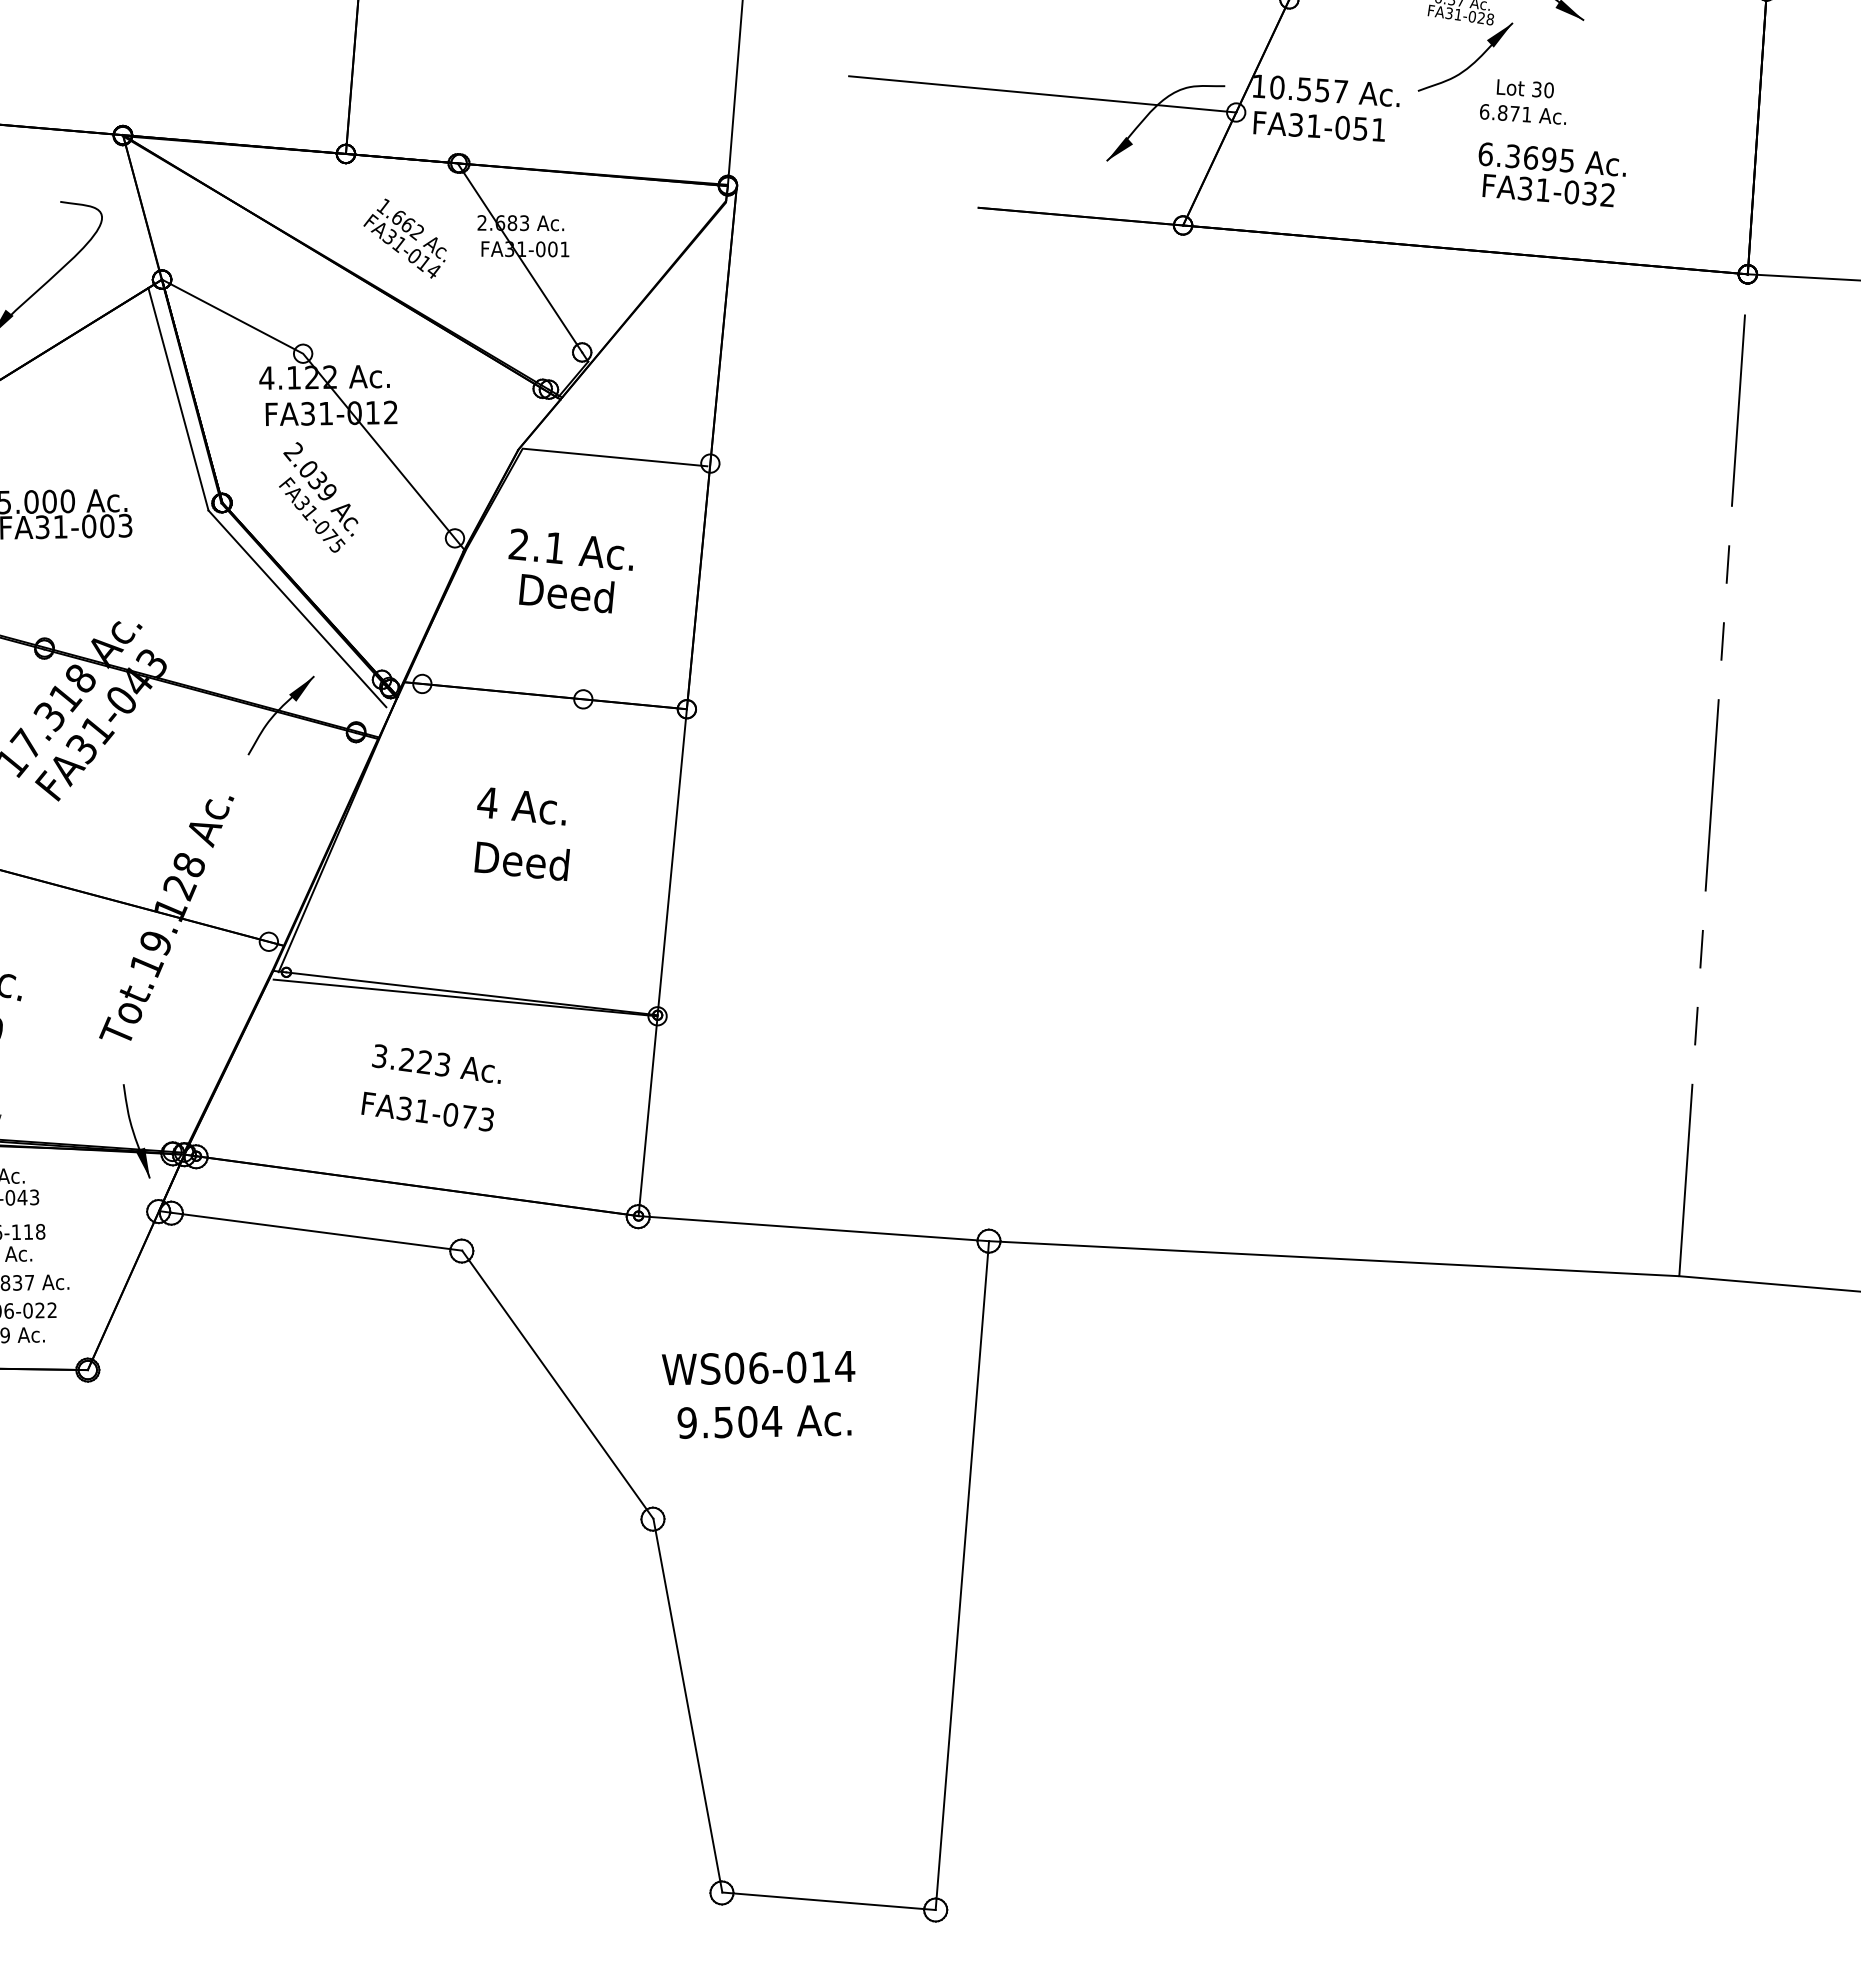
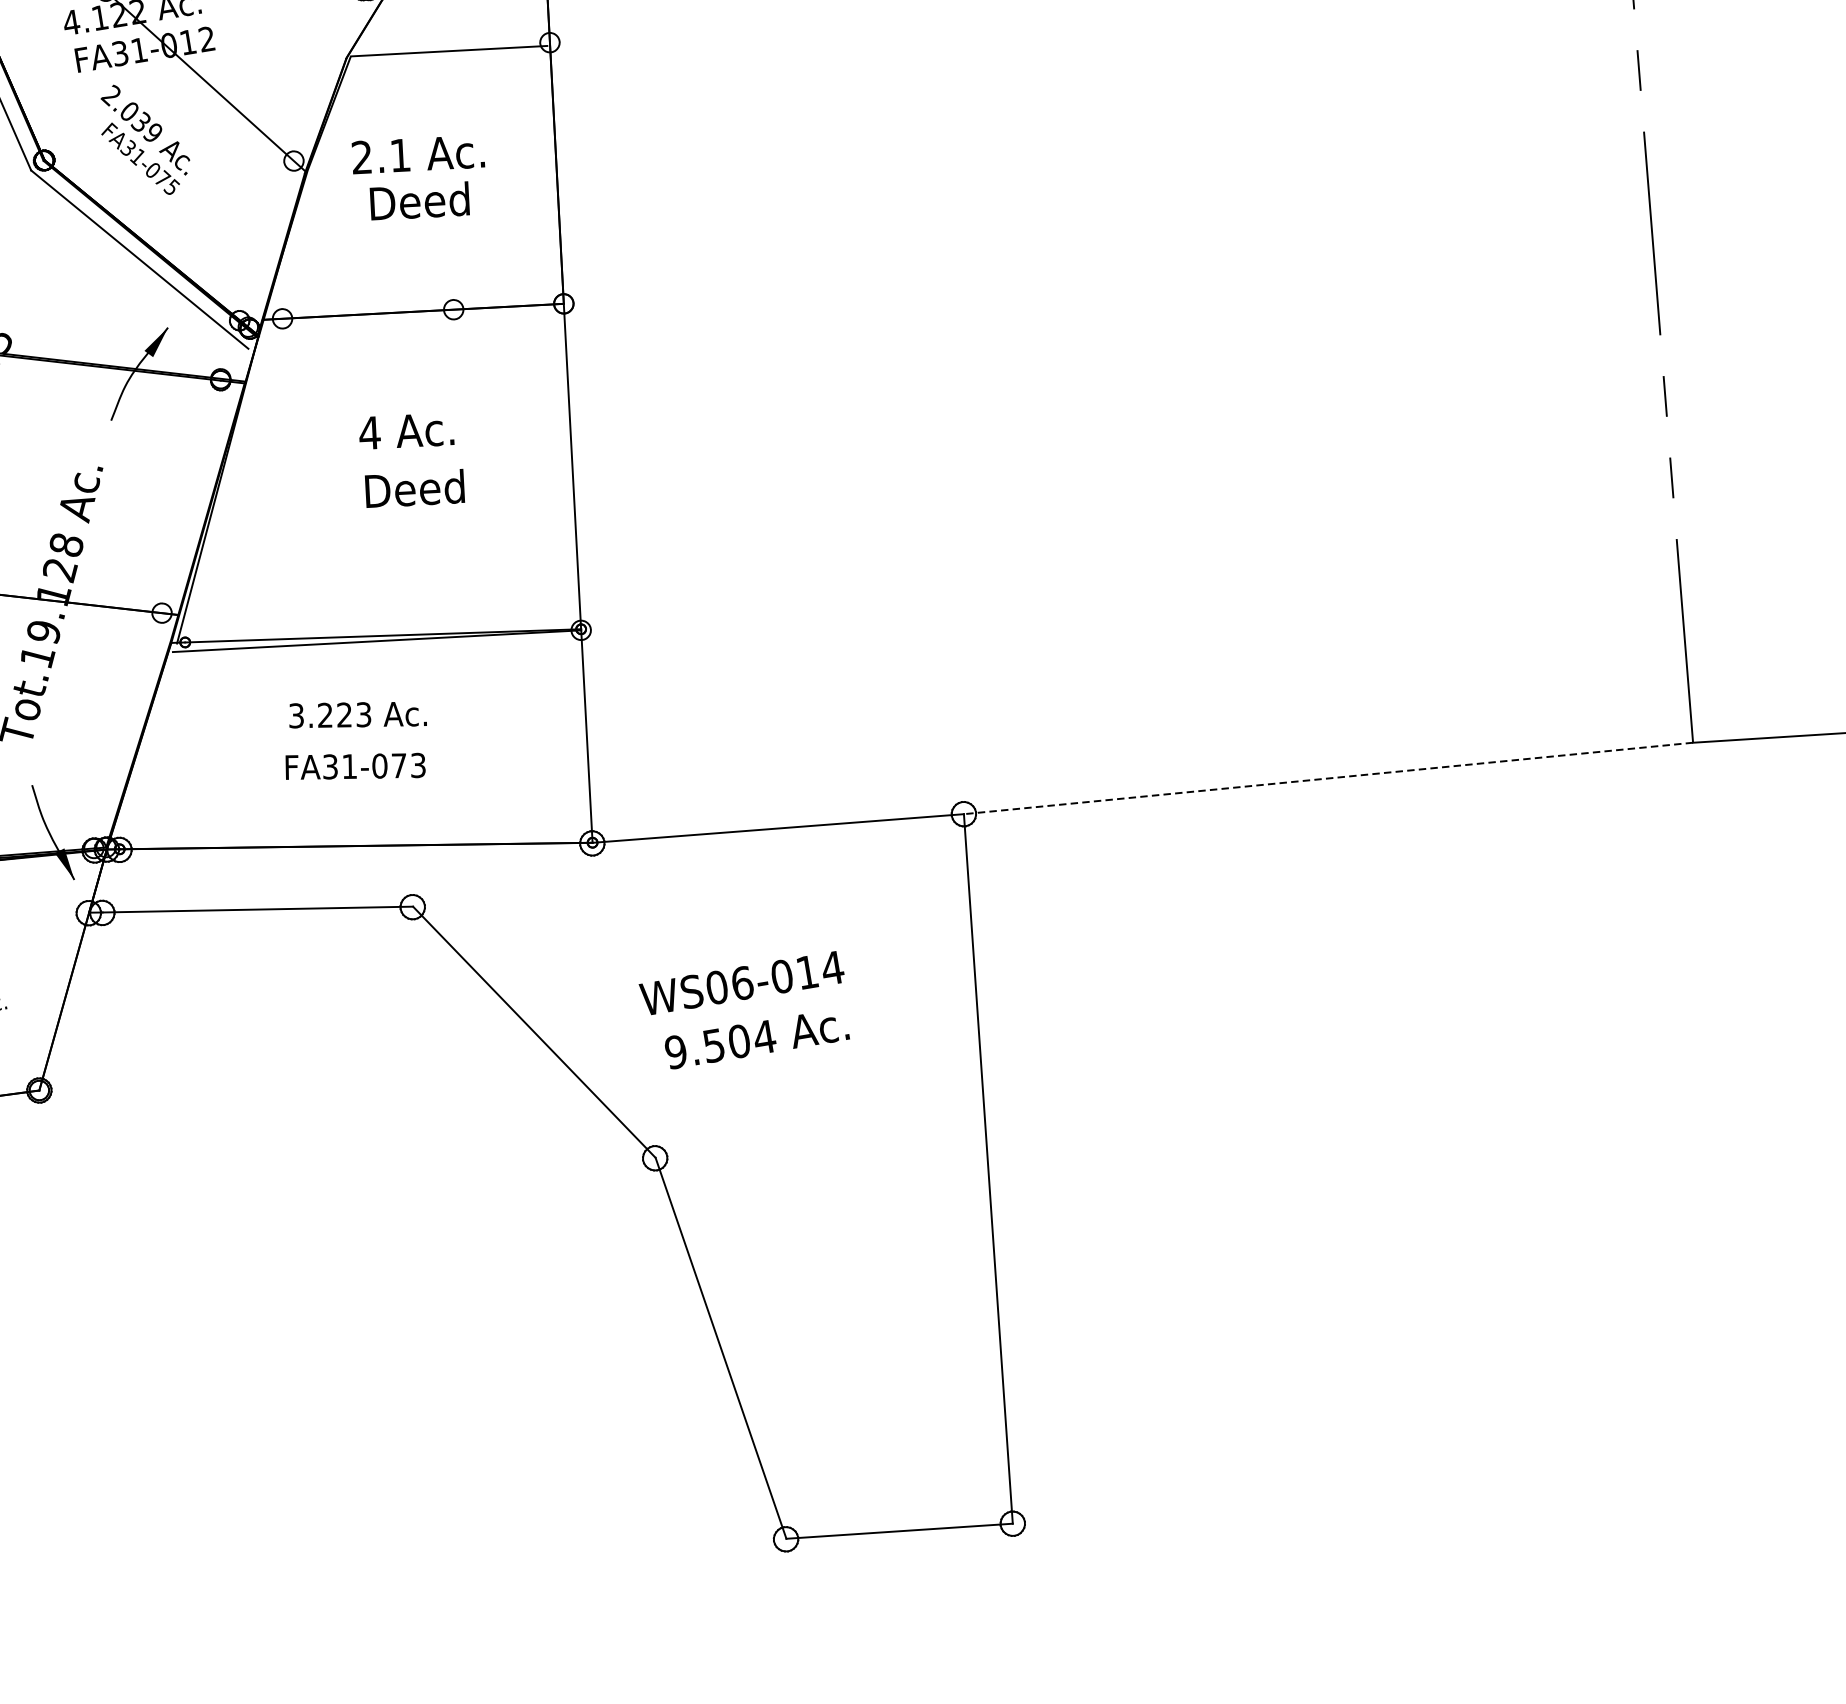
line: (1334, 1258) -> (1328, 778), solid -> dashed

